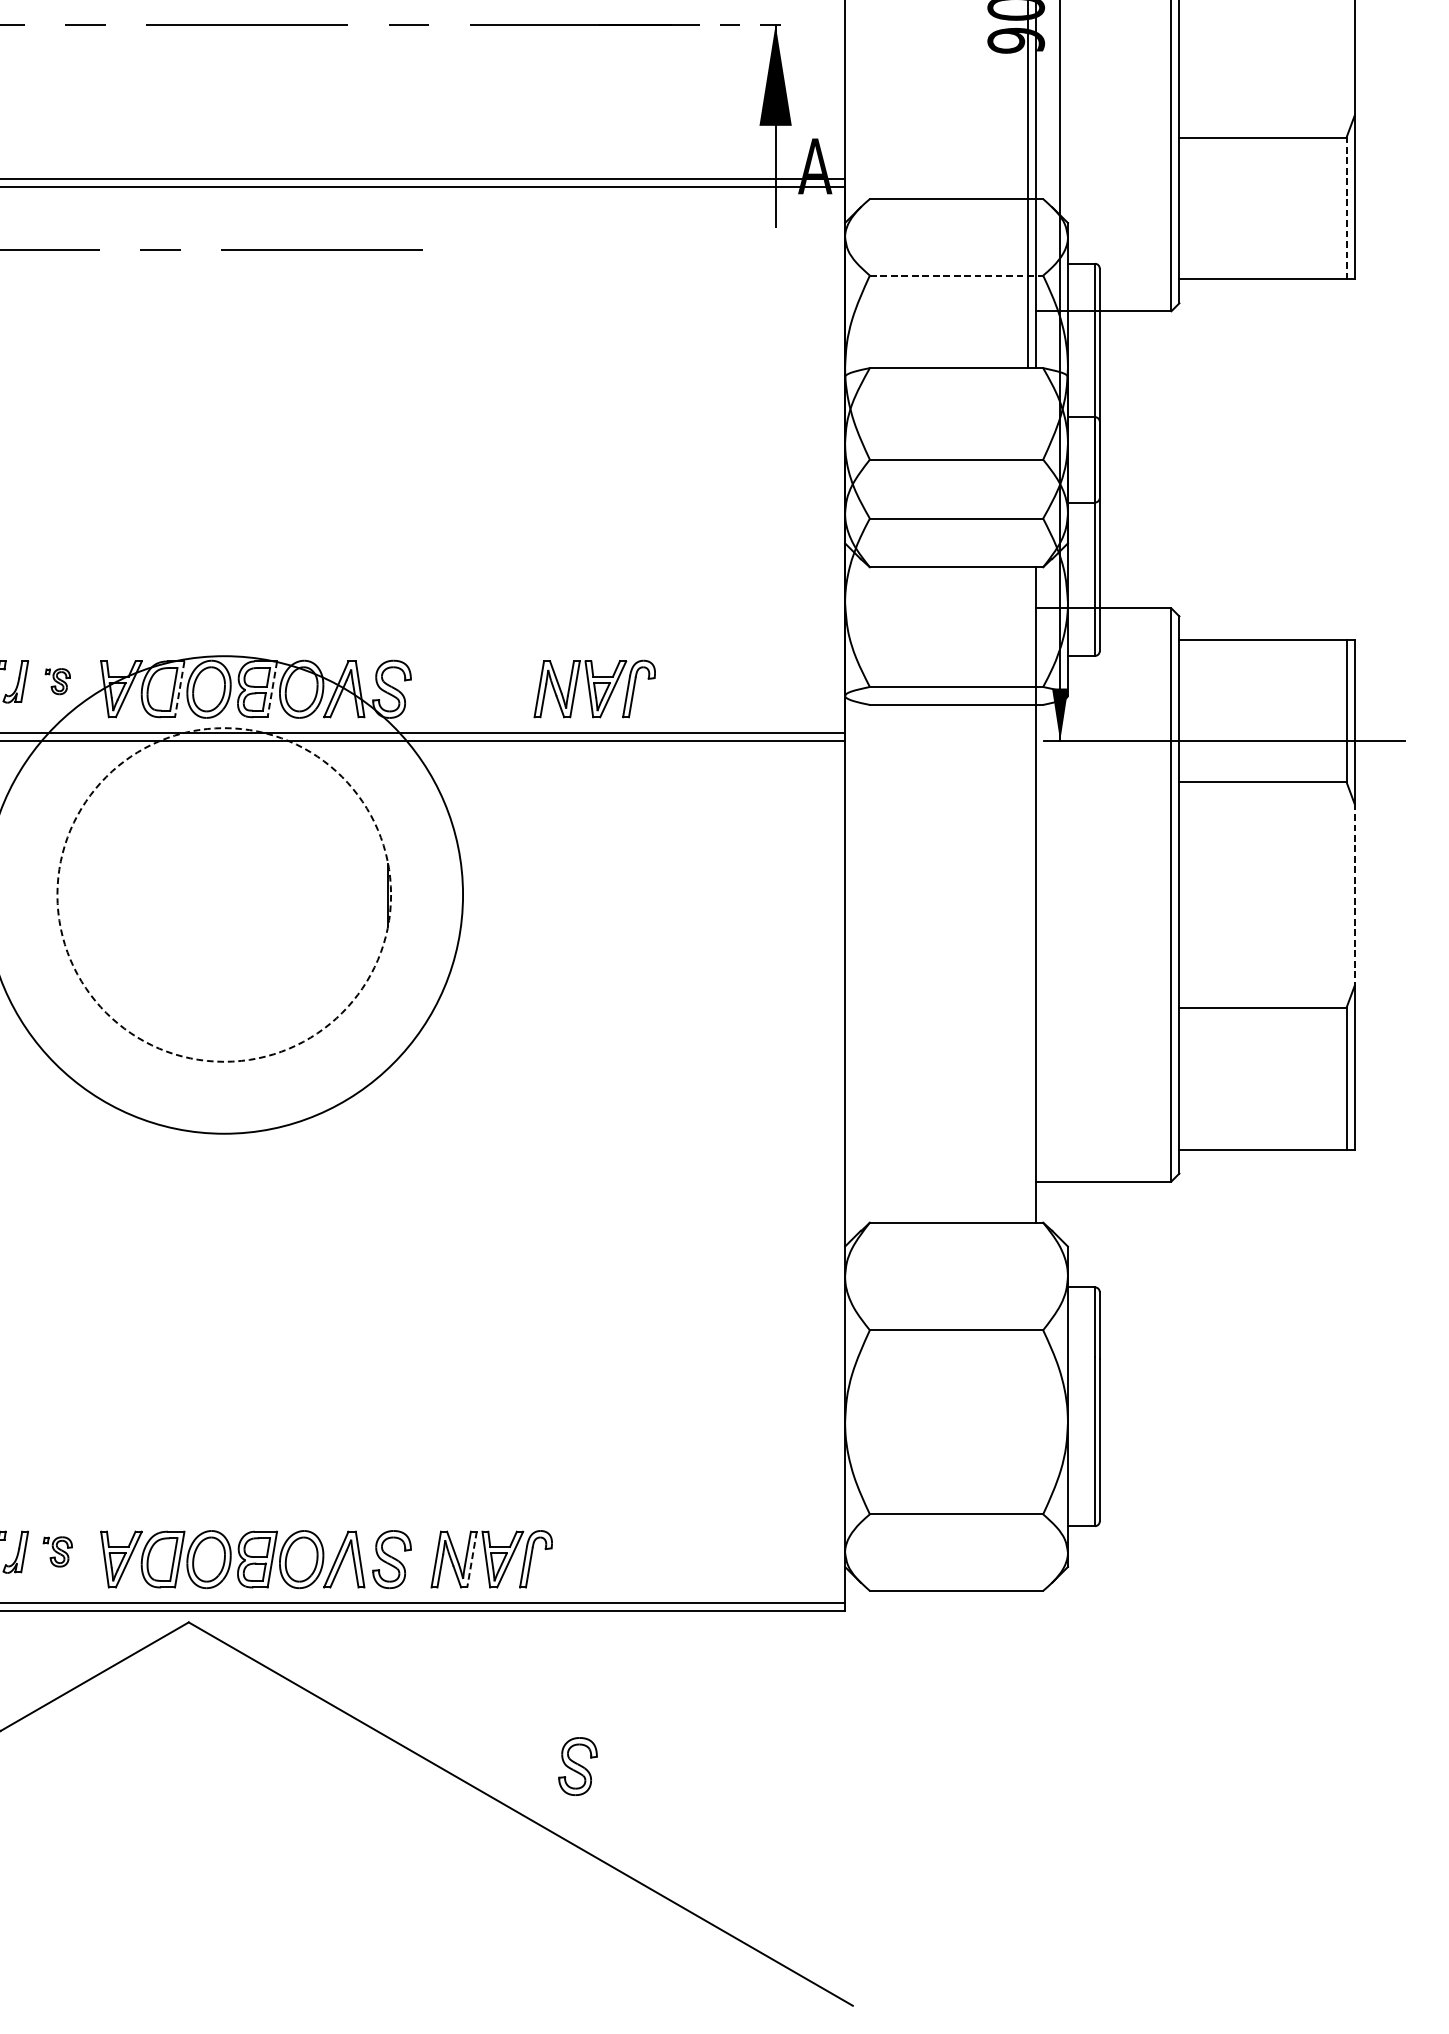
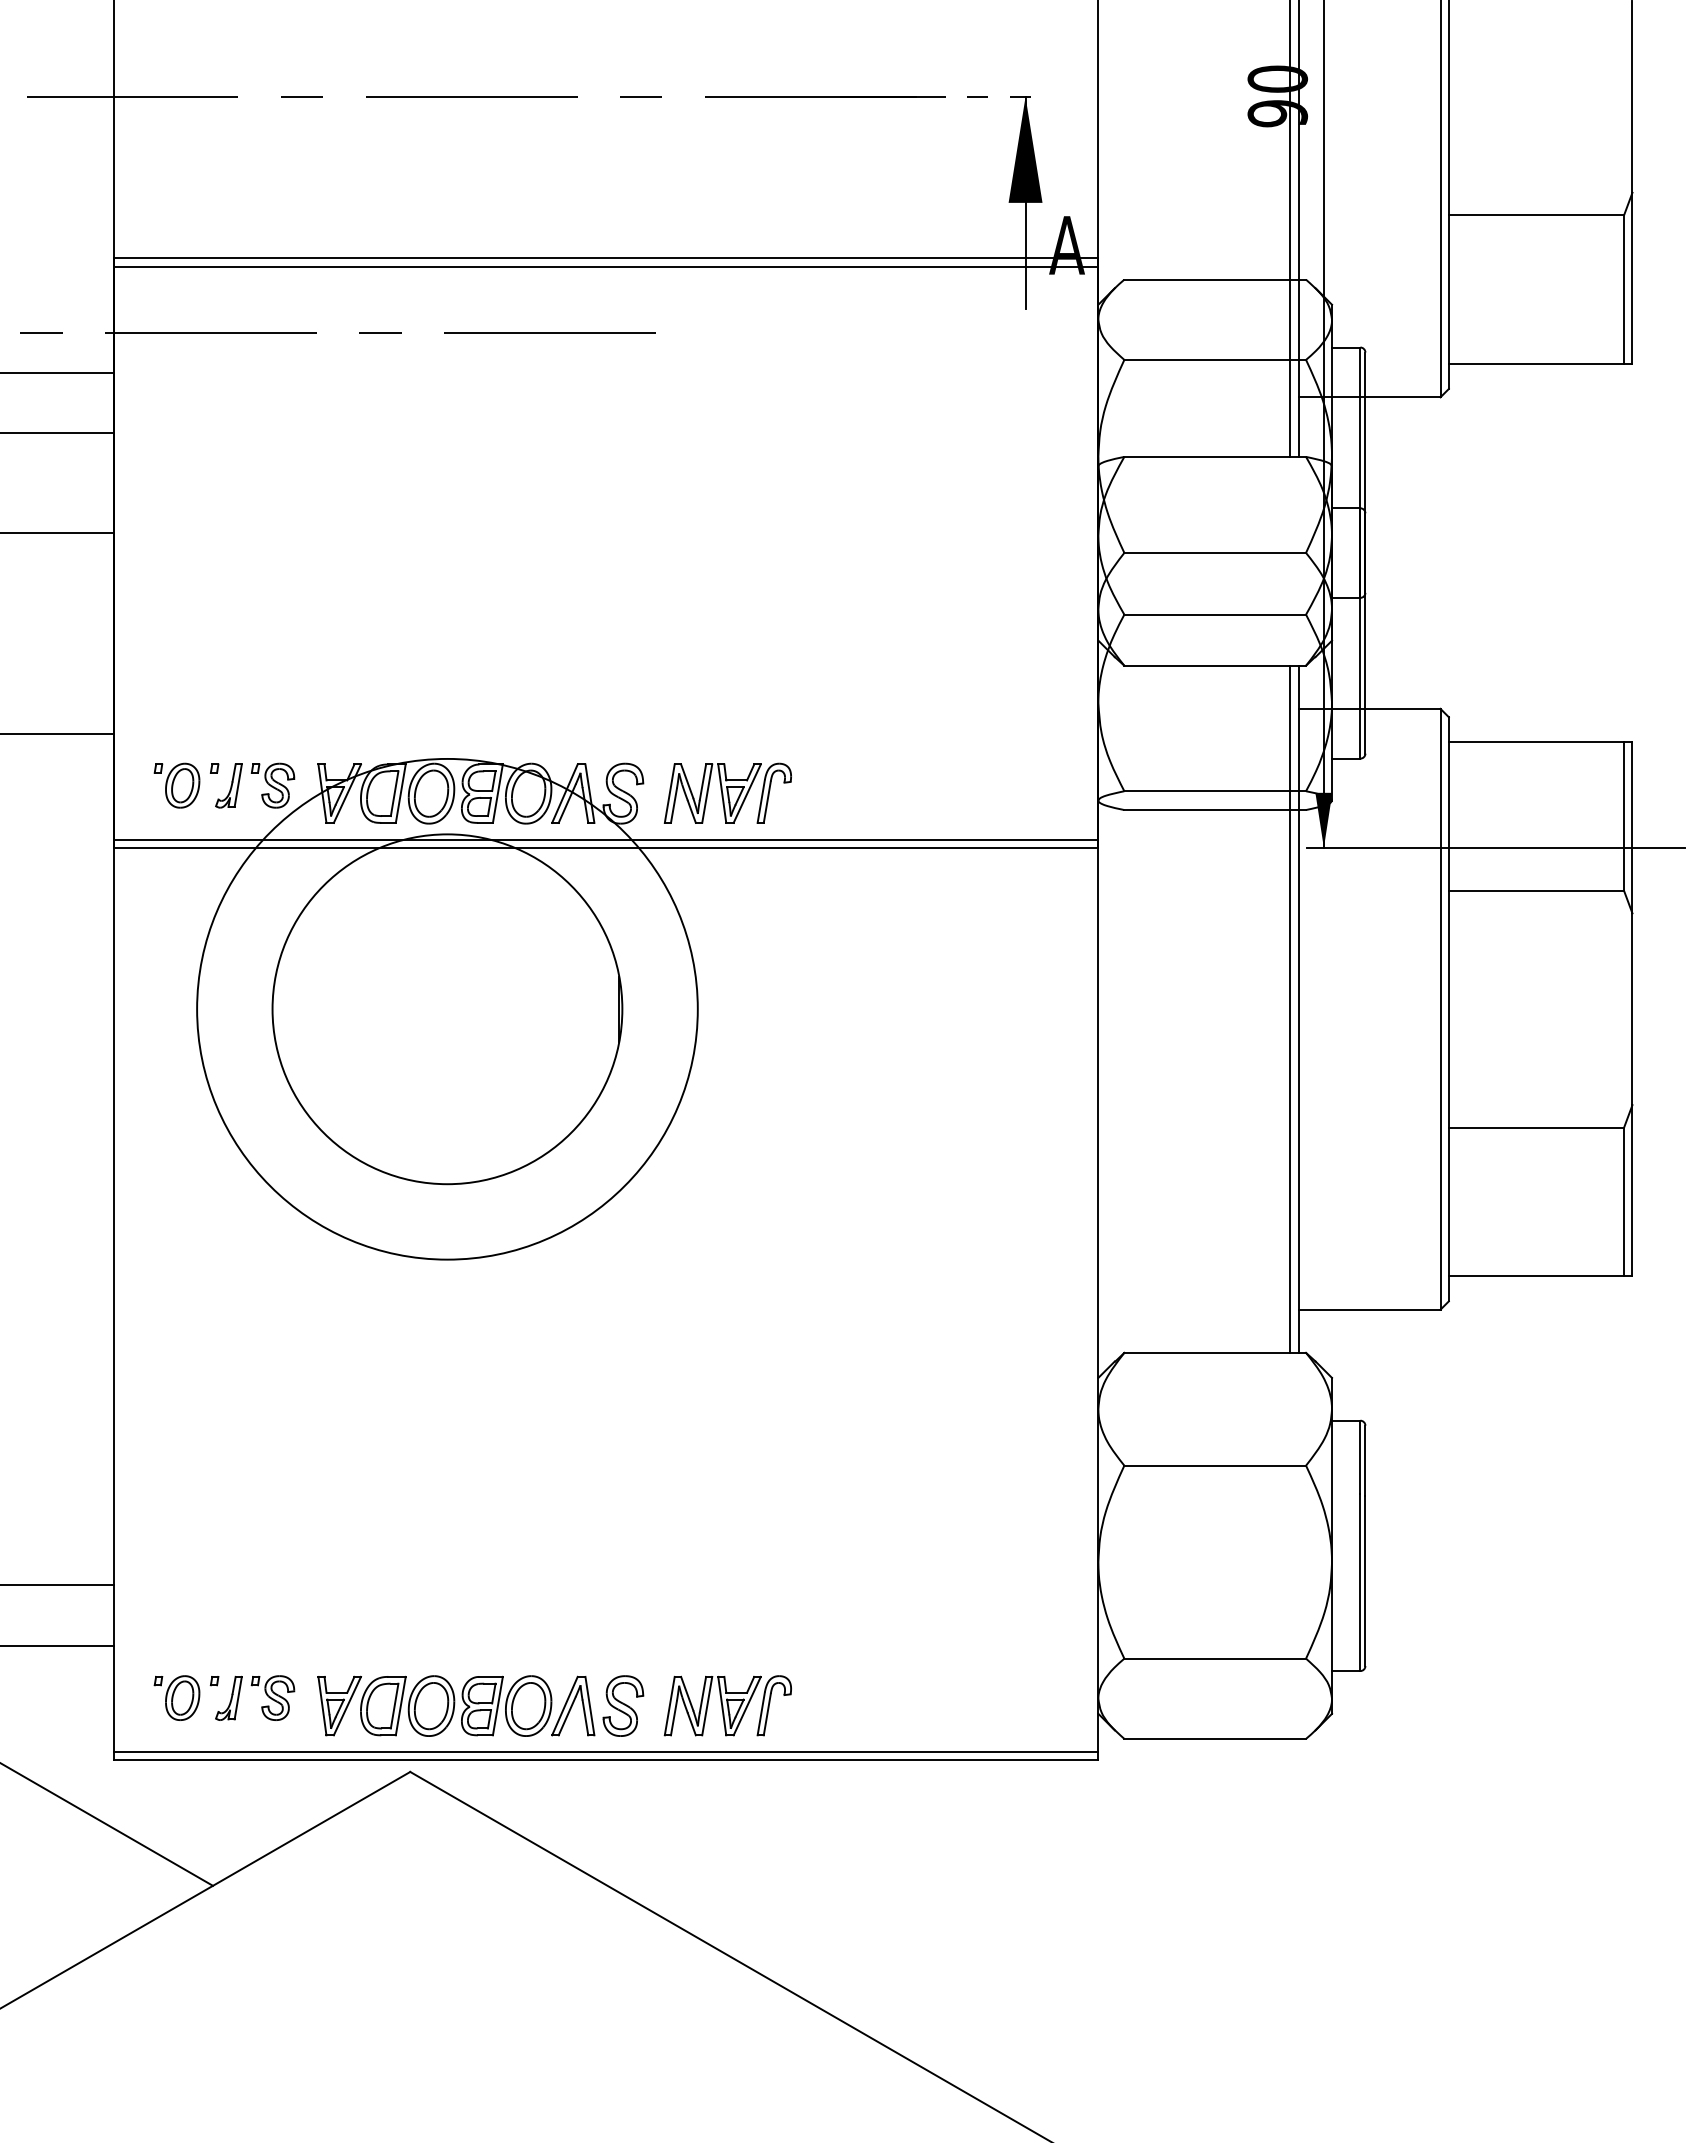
line: (1346, 208) -> (1624, 289), dashed -> solid
line: (956, 275) -> (1215, 359), dashed -> solid
part: (57, 681) -> (272, 785), size x1.67
part: (594, 688) -> (727, 792), moved
line: (179, 689) -> (400, 793), dashed -> solid
line: (271, 689) -> (497, 793), dashed -> solid
line: (1028, 894) -> (1290, 1008), added
circle: (224, 895) -> (447, 1009), dashed -> solid
line: (1354, 895) -> (1632, 1009), dashed -> solid
part: (57, 1551) -> (272, 1697), size x1.43
line: (472, 1559) -> (707, 1706), dashed -> solid
part: (578, 1766) -> (818, 1922), removed

